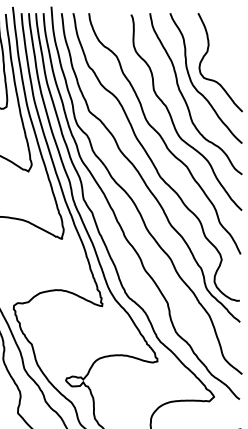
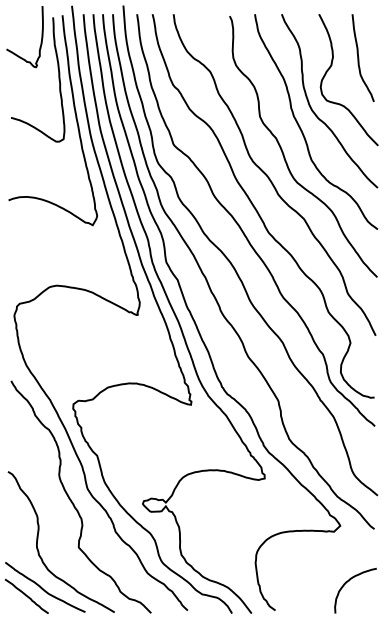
curve: (228, 45) -> (359, 57), added

